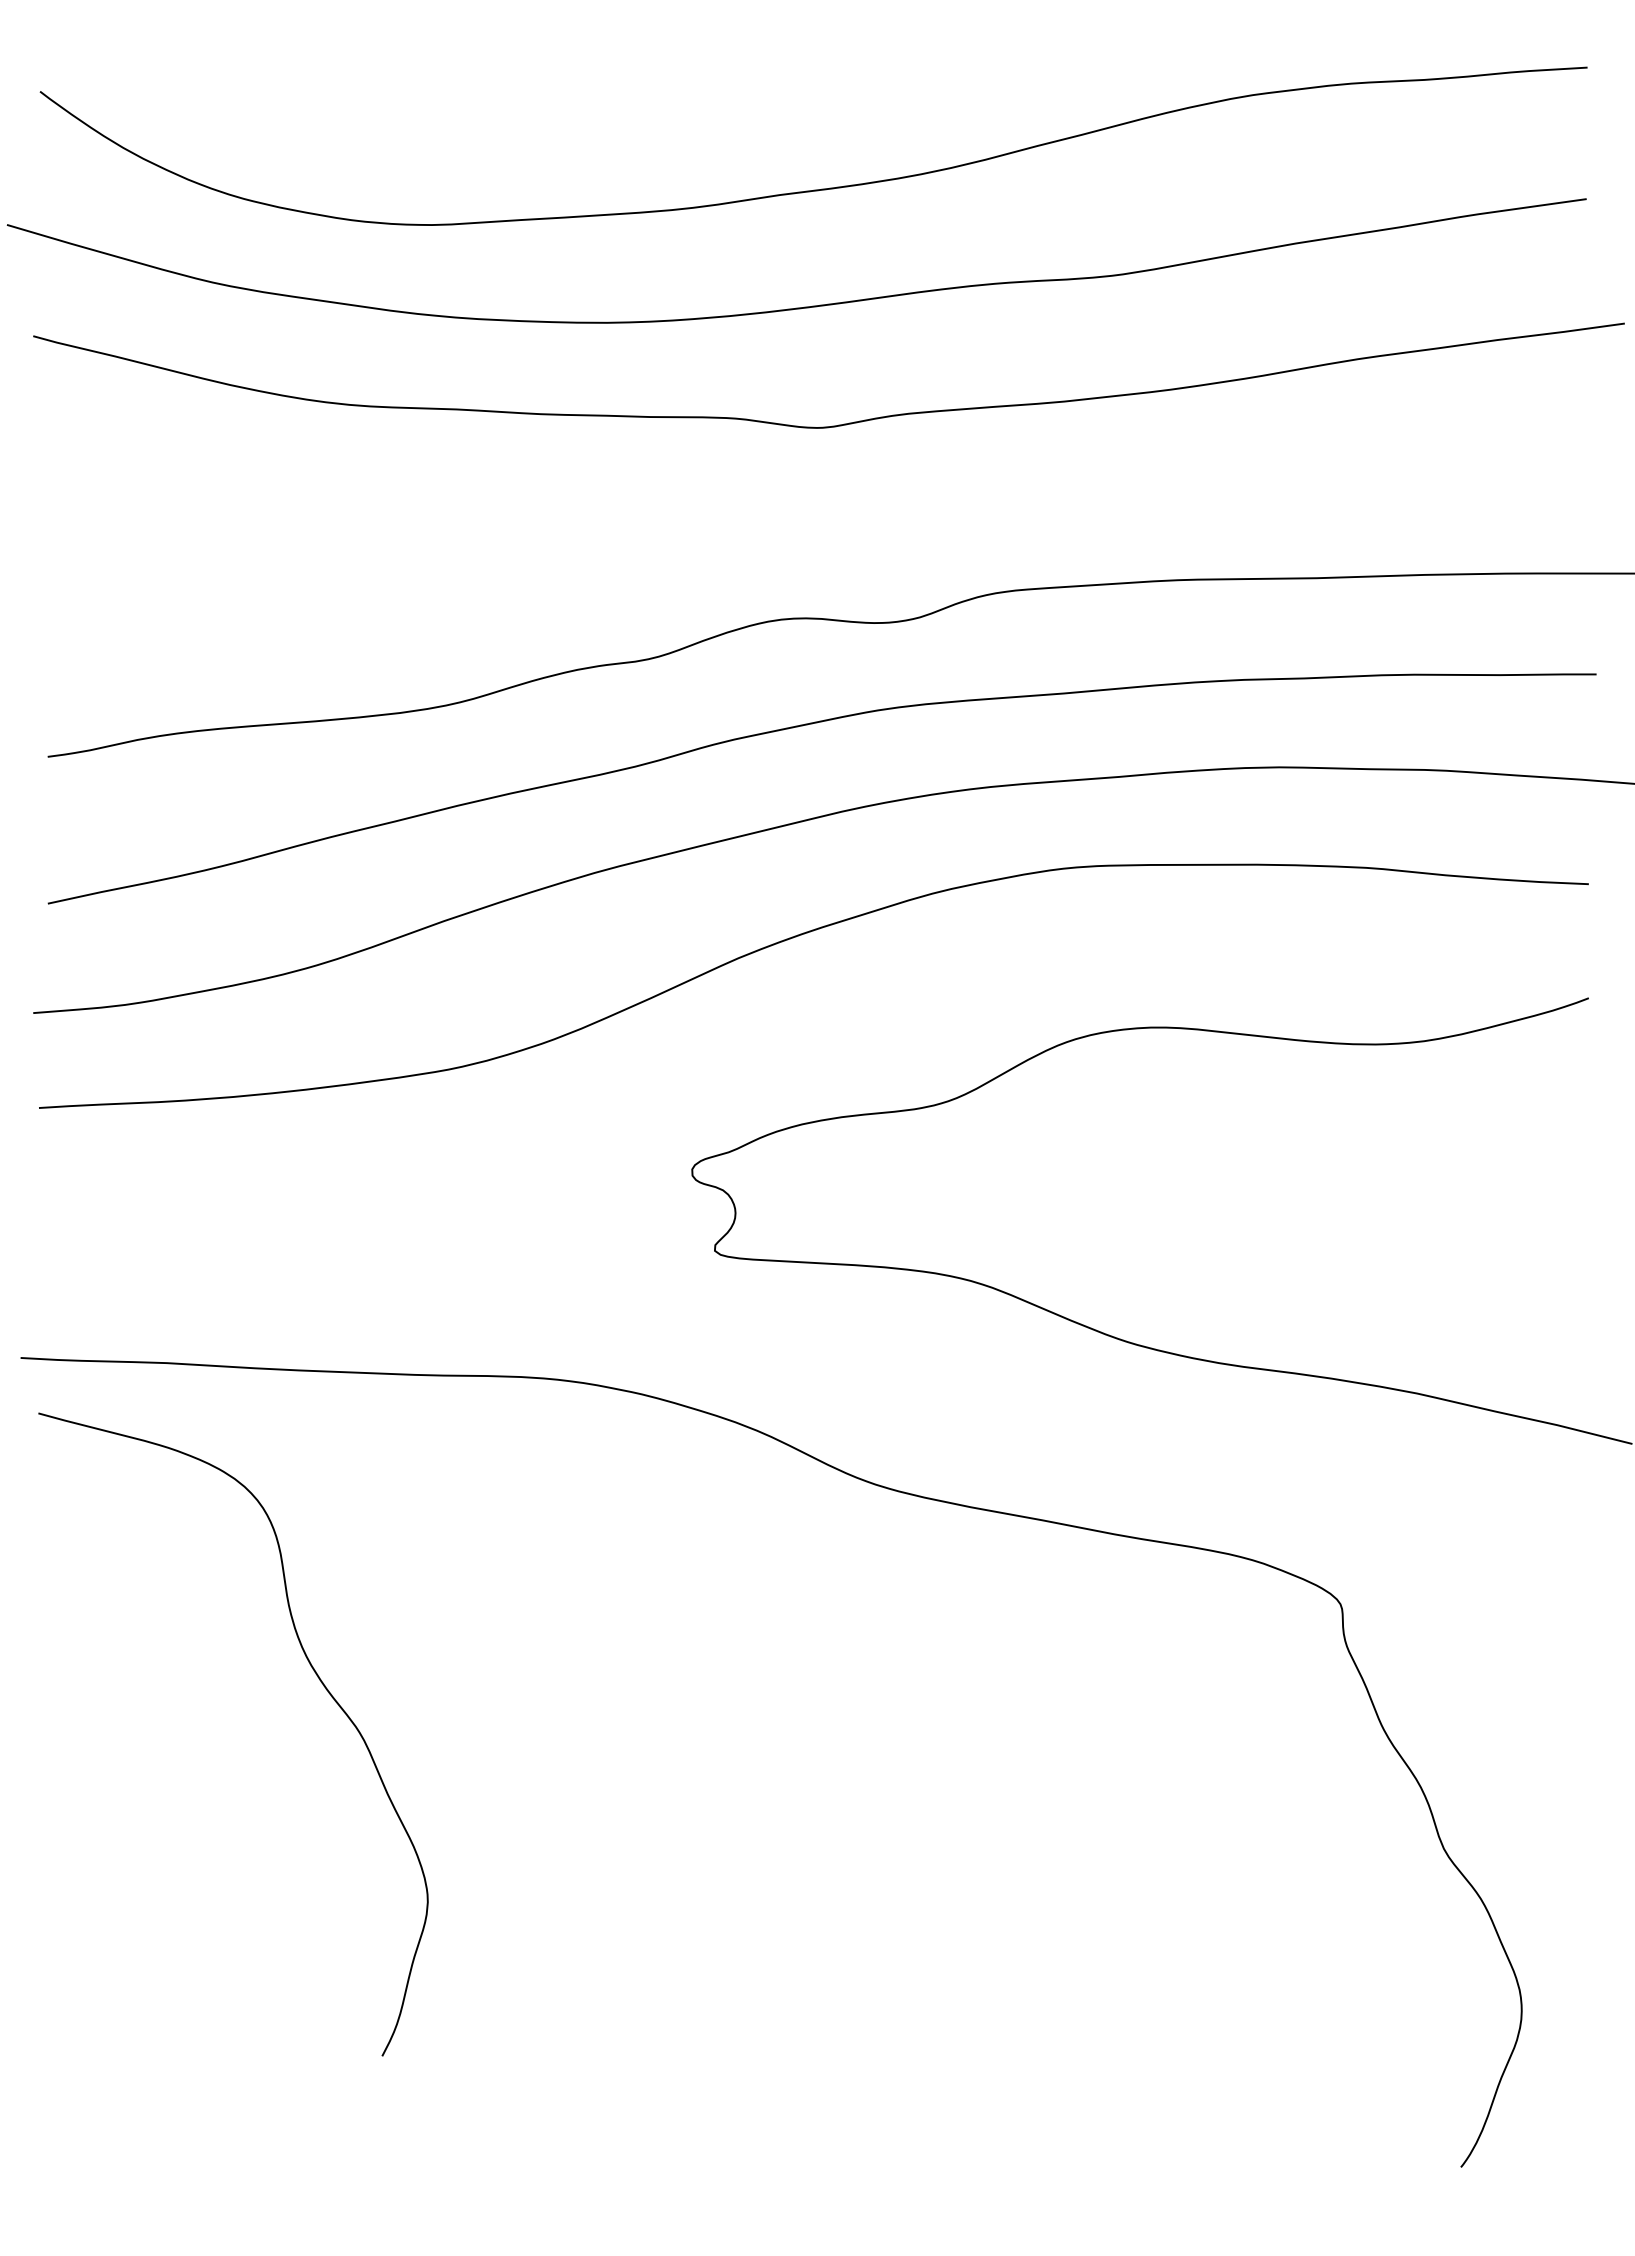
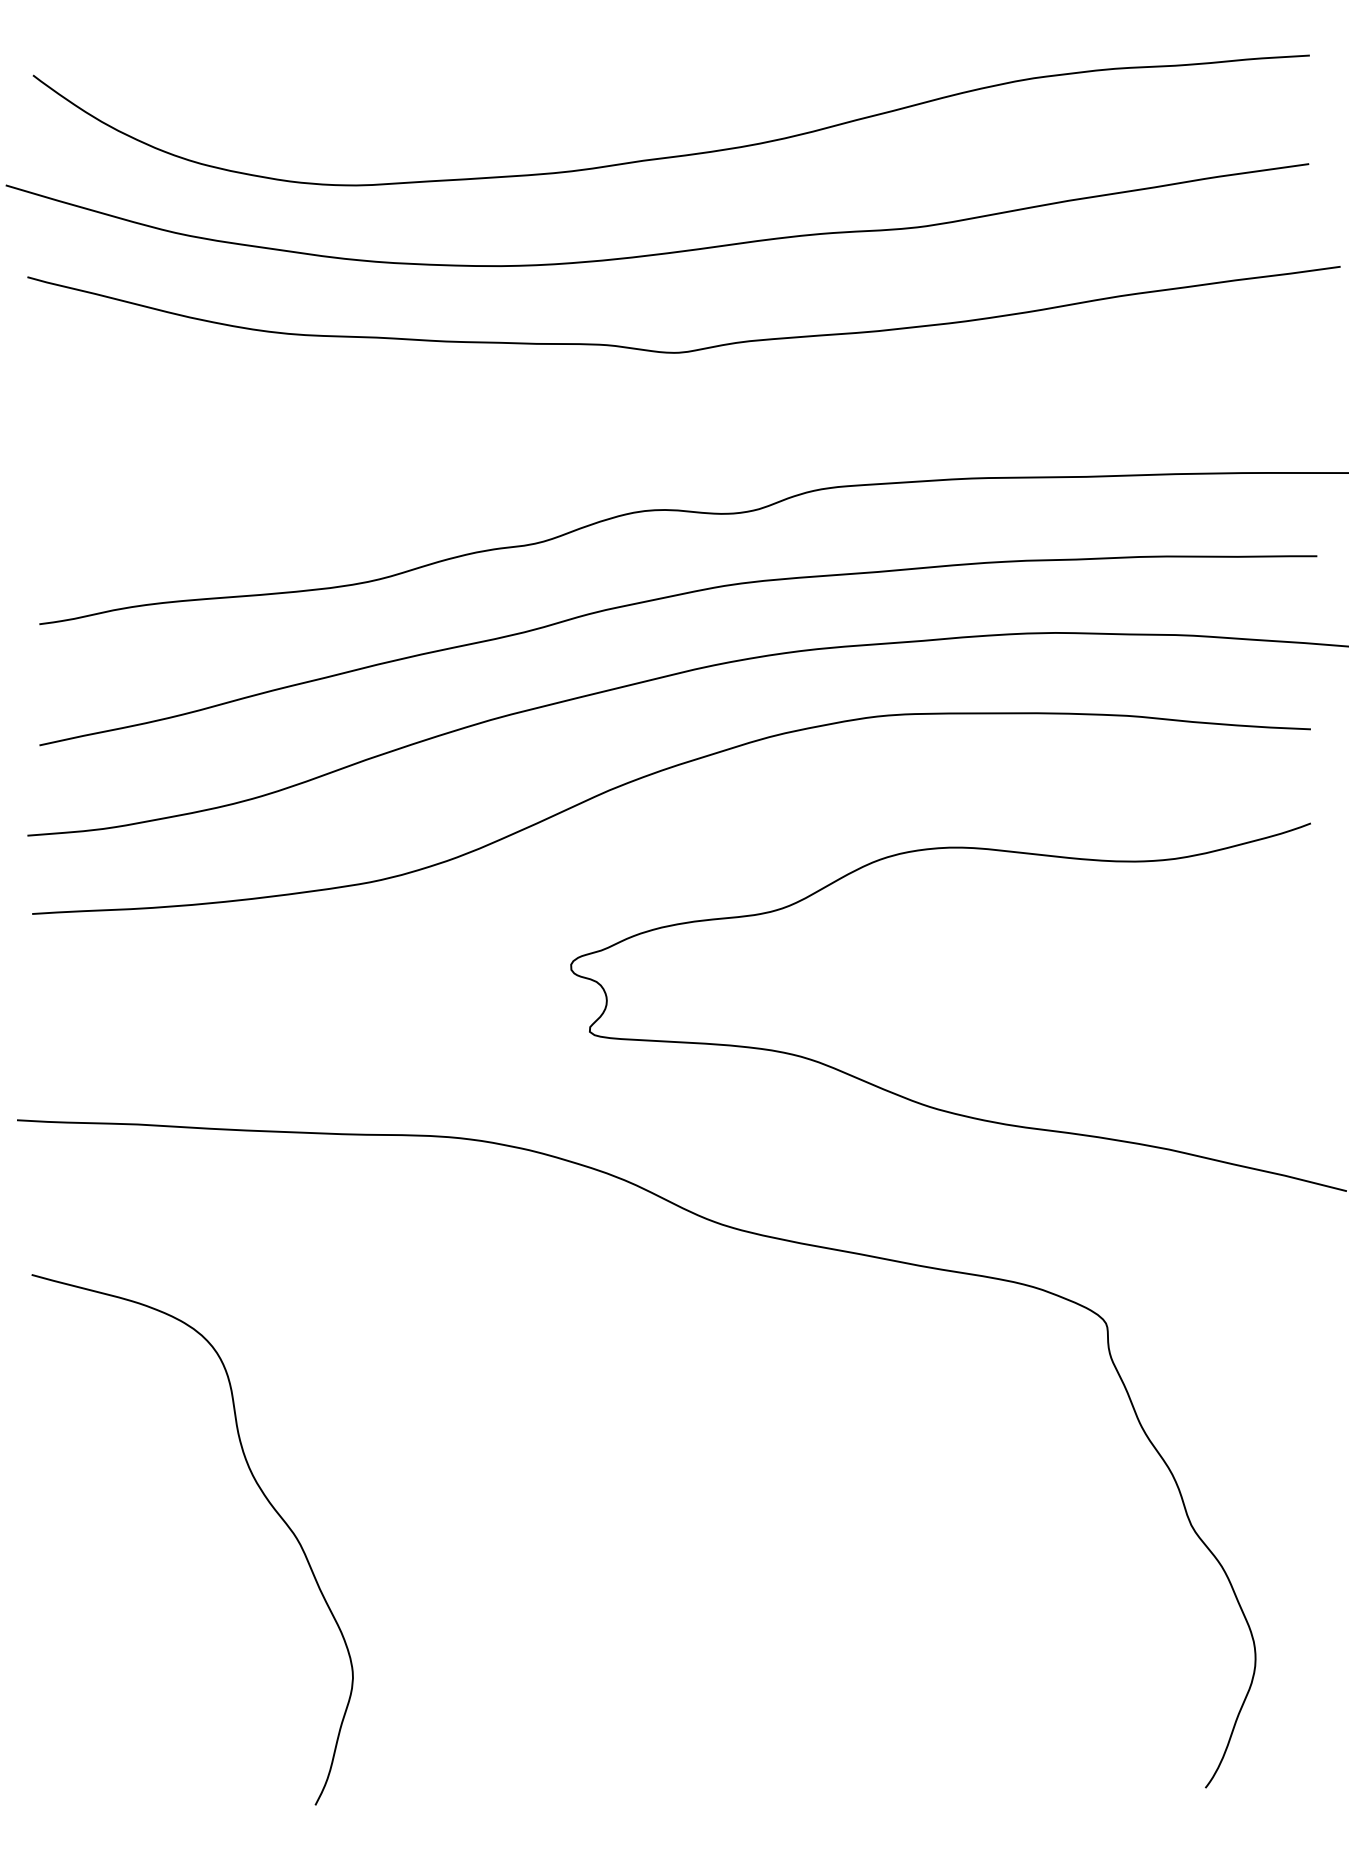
curve: (317, 1677) -> (261, 1492), moved

